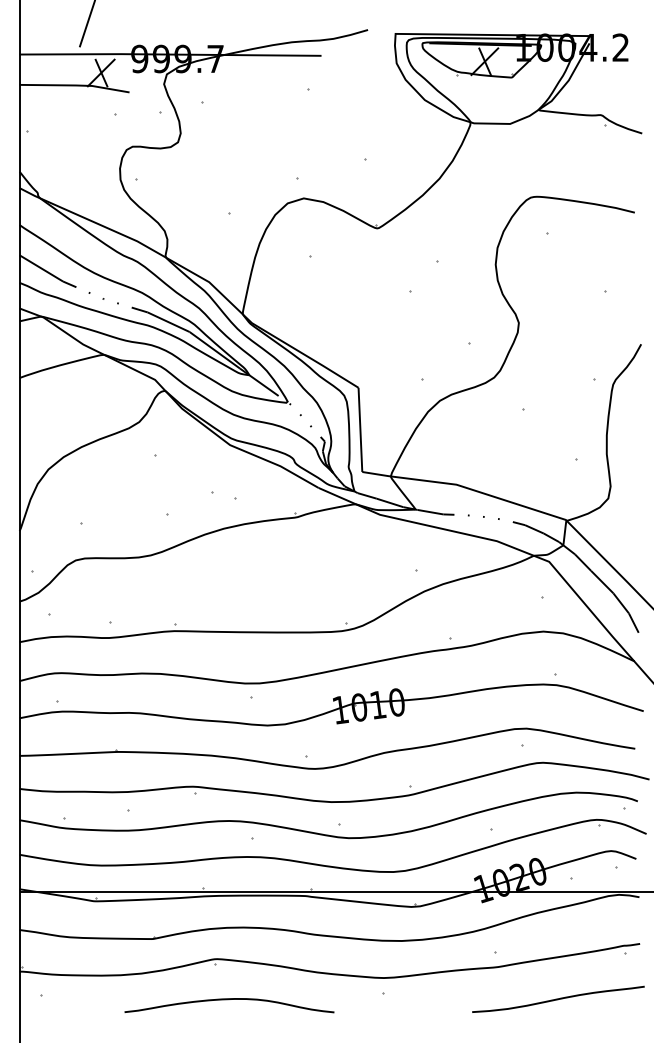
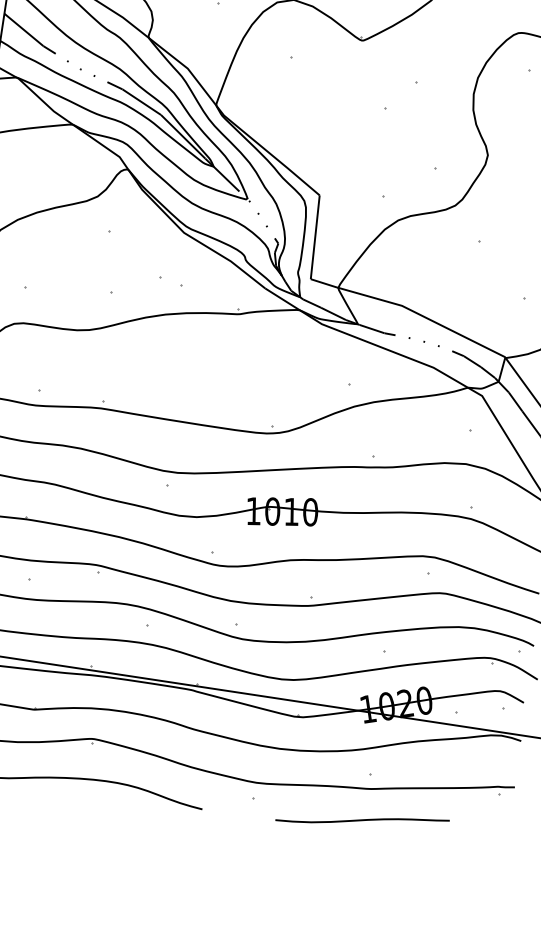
curve: (558, 998) -> (362, 819), moved

